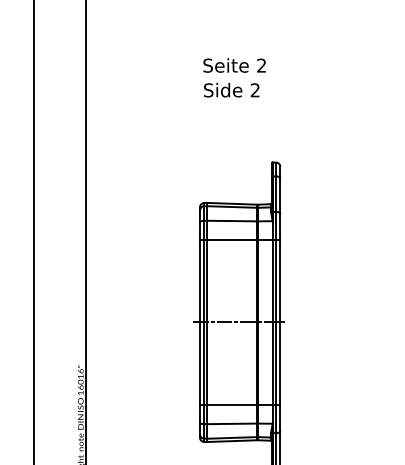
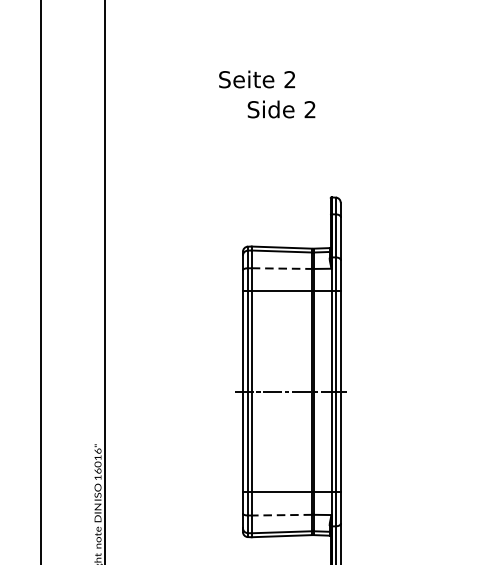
text: (234, 65) -> (256, 79), moved
line: (232, 221) -> (282, 269), solid -> dashed
line: (232, 423) -> (282, 514), solid -> dashed

